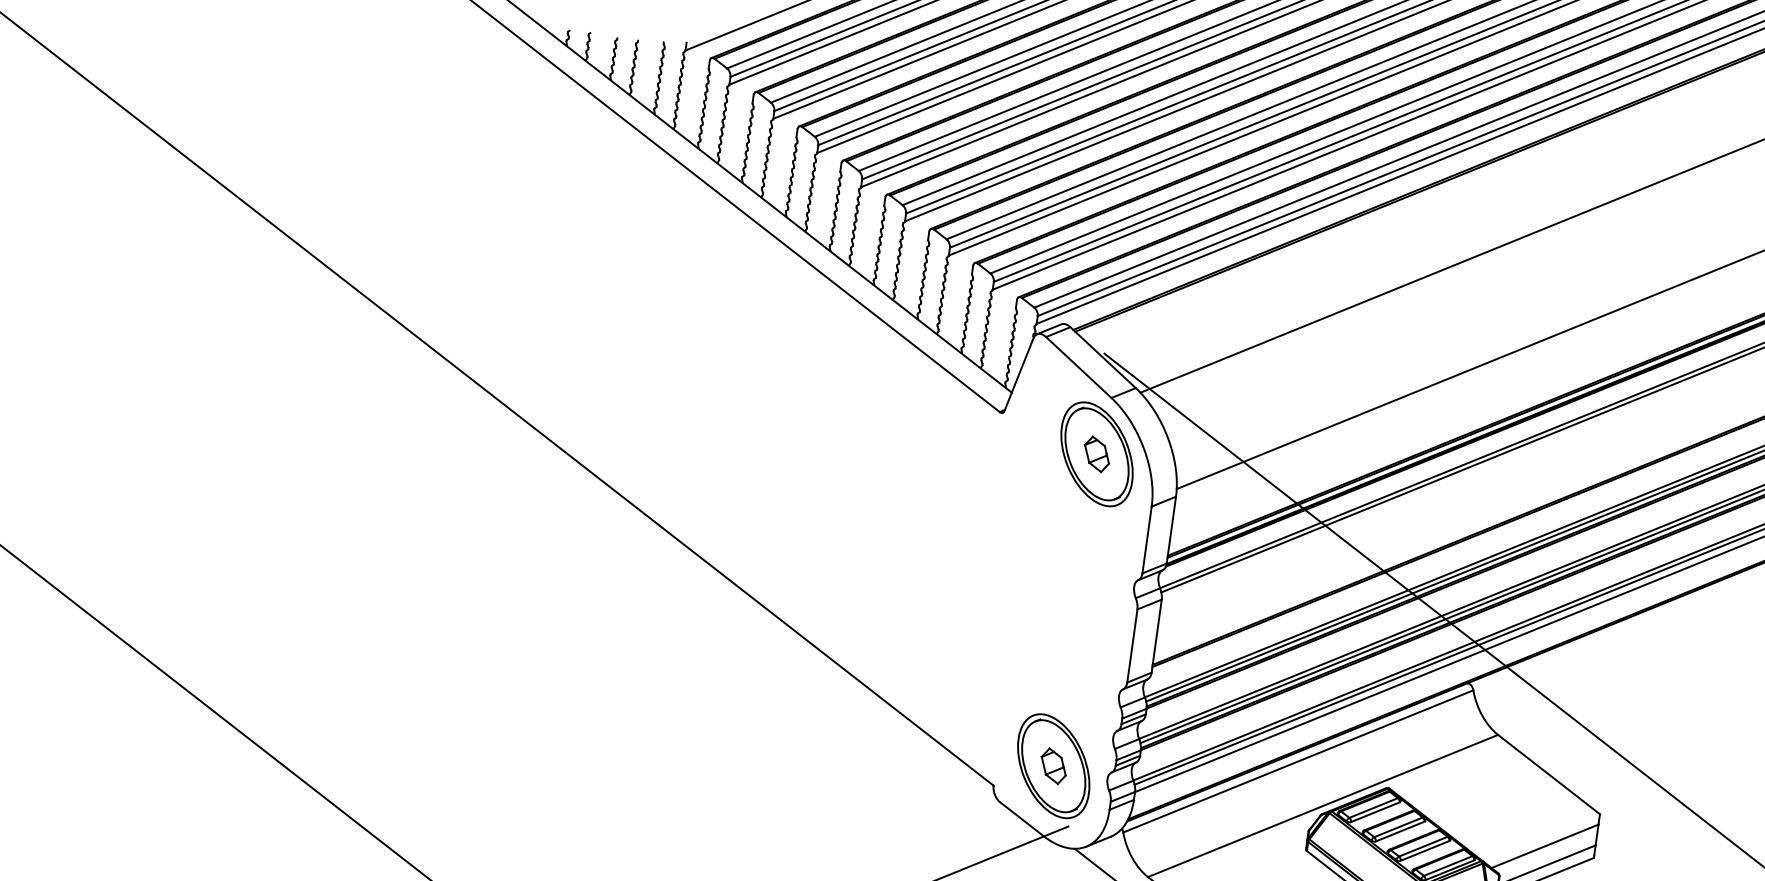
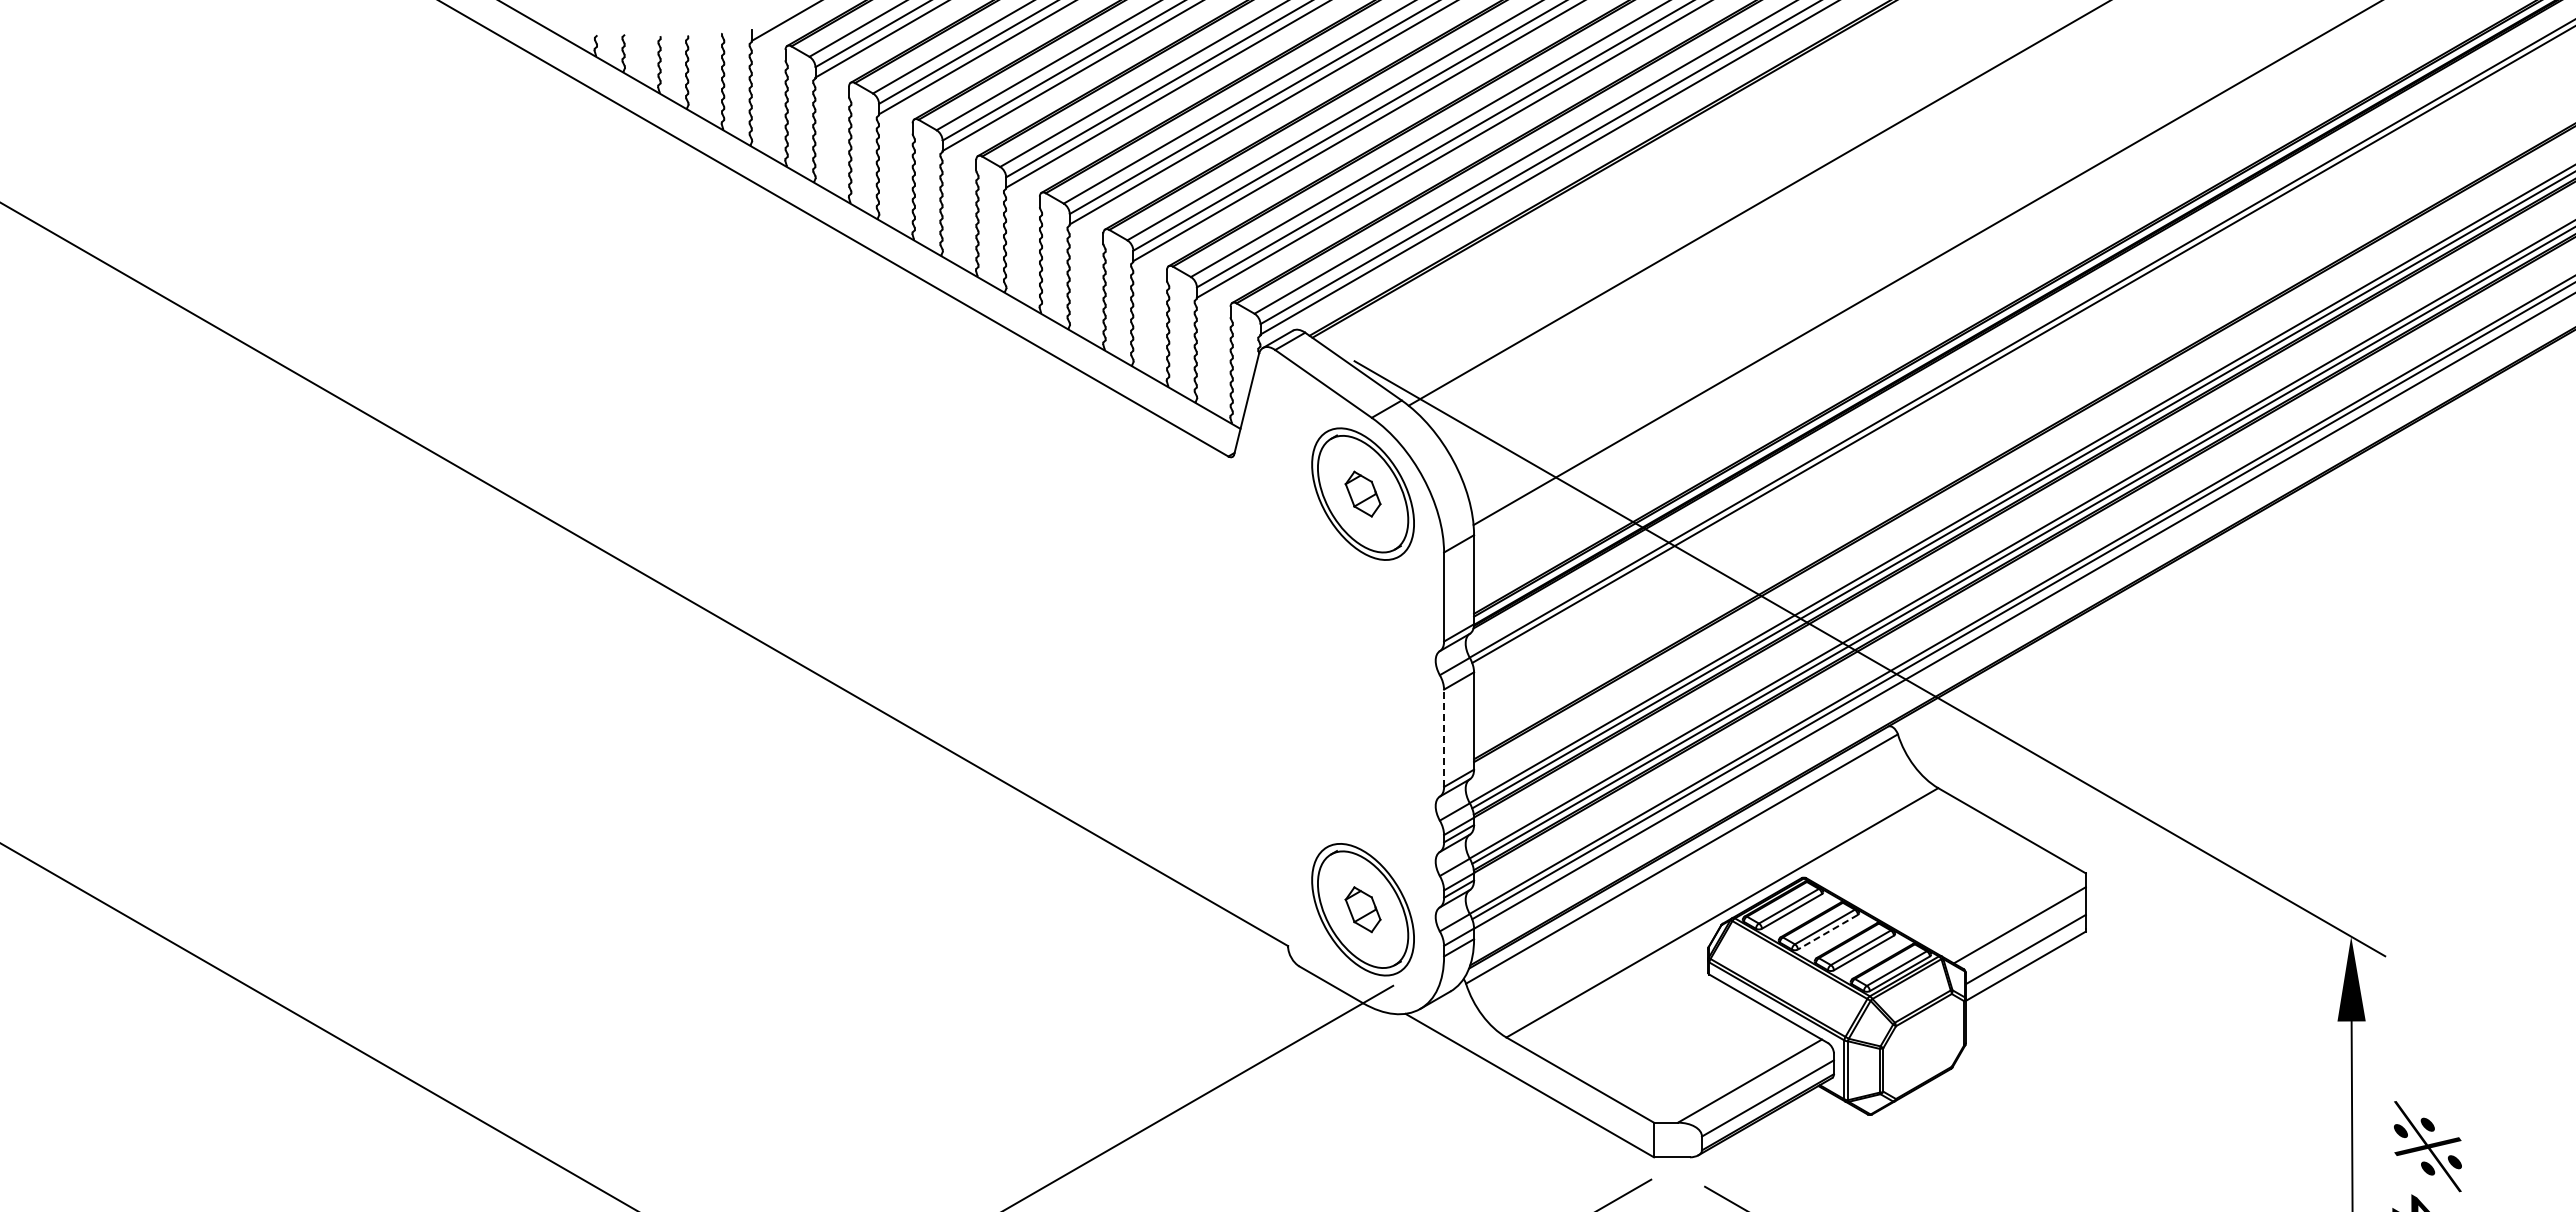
line: (1132, 646) -> (1444, 738), solid -> dashed
line: (1399, 831) -> (1827, 932), solid -> dashed

